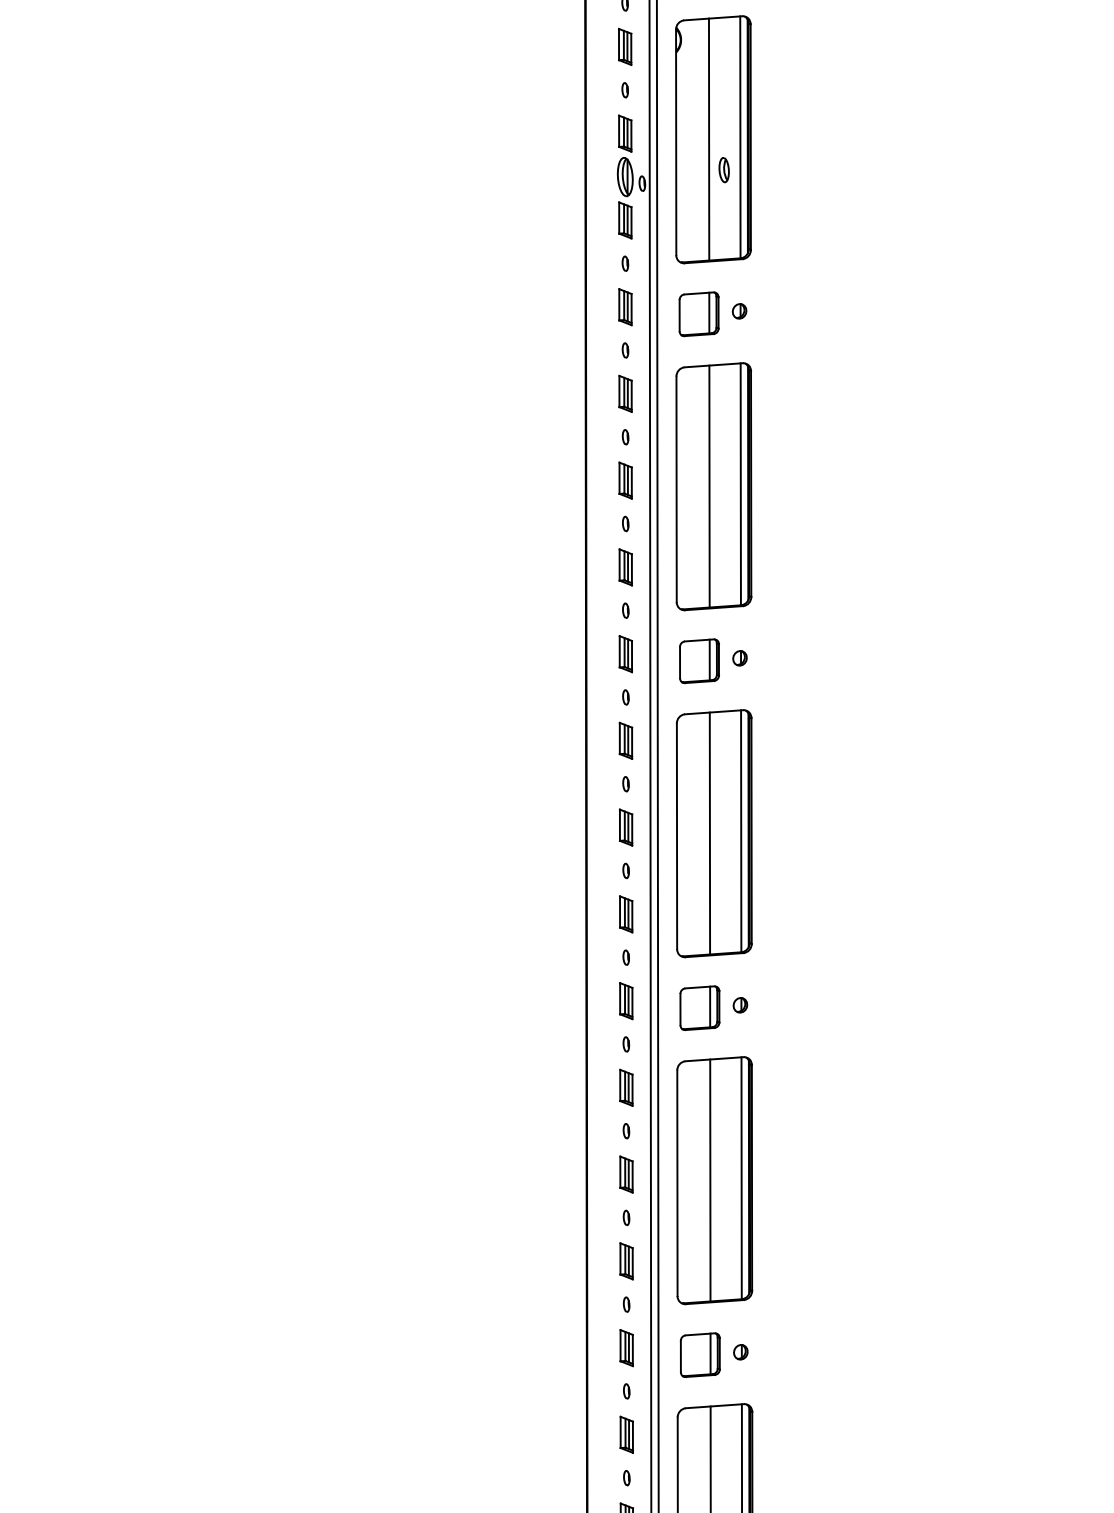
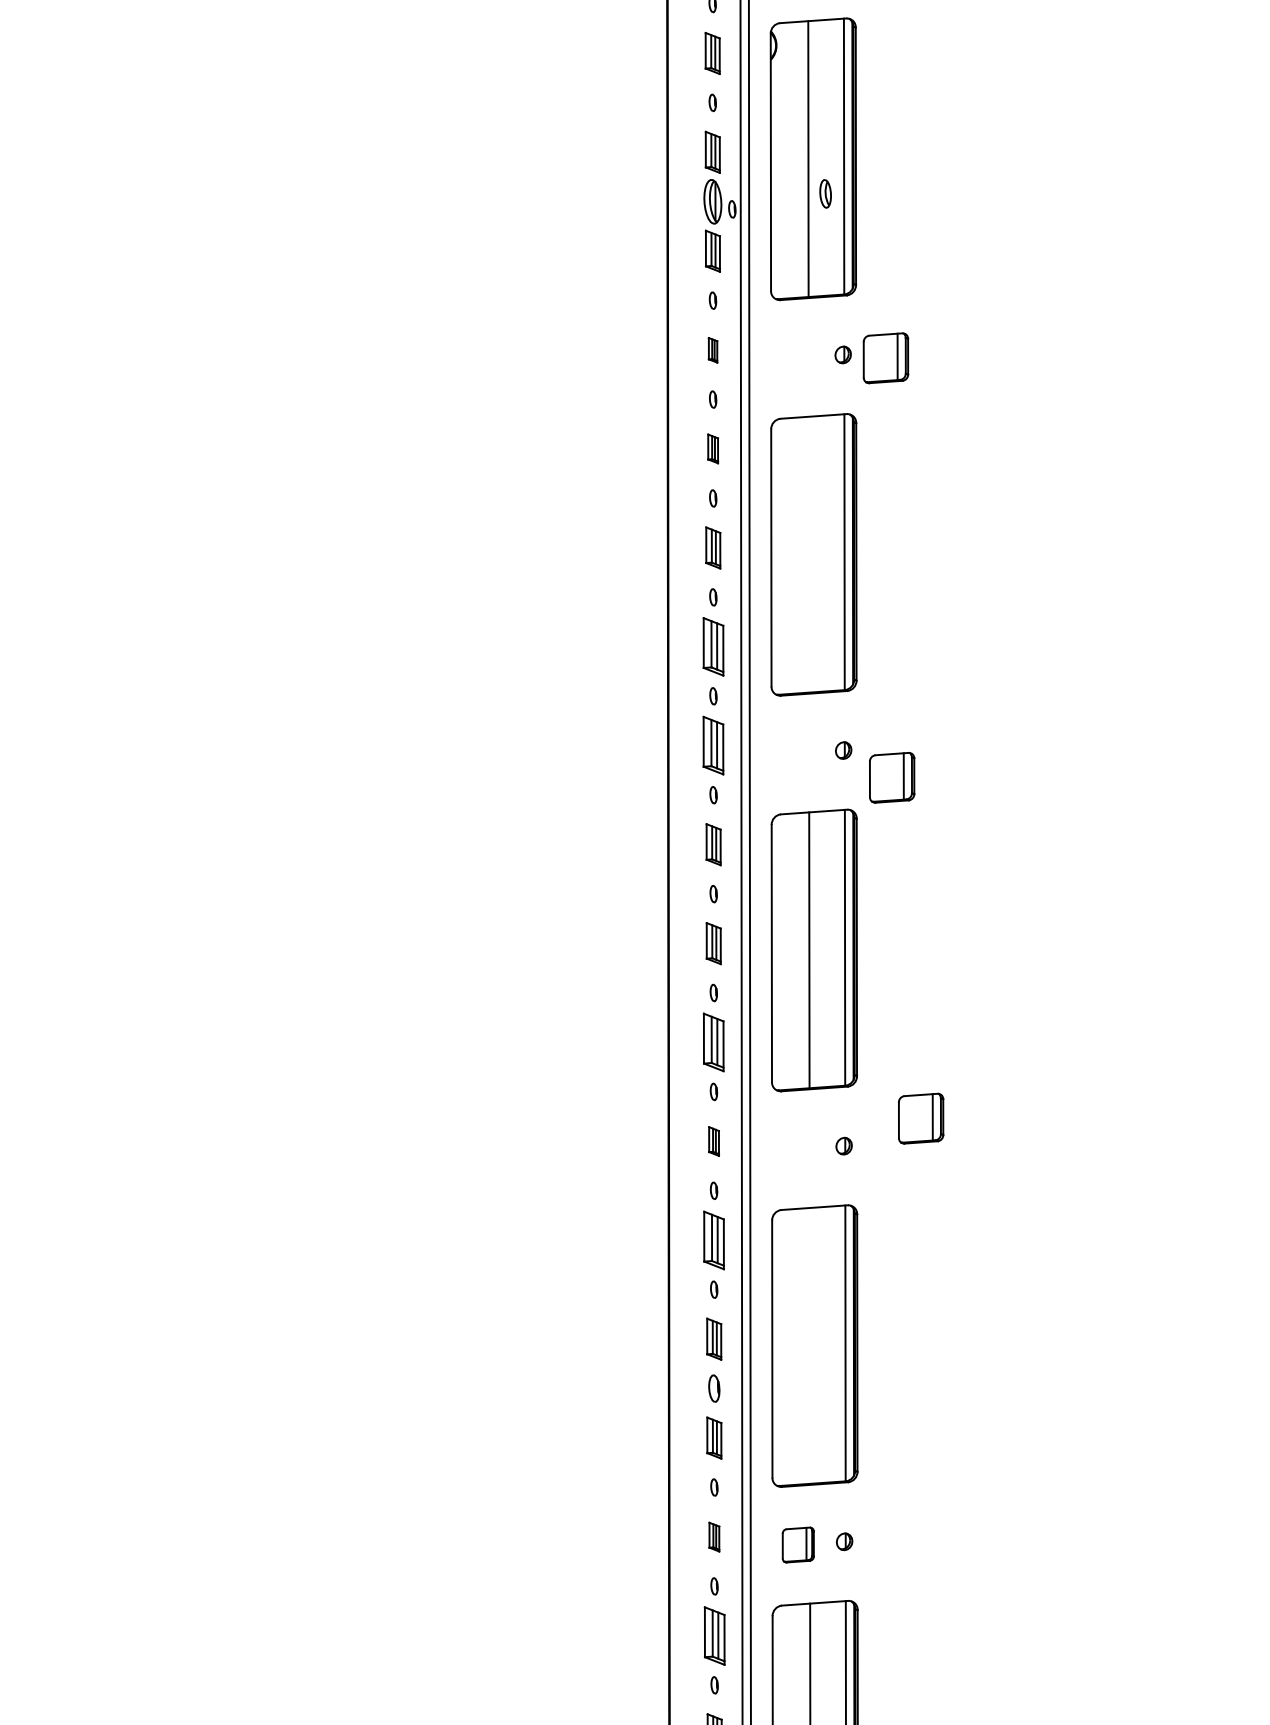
part: (625, 307) -> (713, 350), size x0.6
part: (698, 314) -> (885, 358), moved
part: (625, 393) -> (713, 448), size x0.7
line: (709, 486) -> (808, 554), removed
part: (625, 567) -> (713, 647), size x1.4
part: (625, 654) -> (713, 746), size x1.4
part: (699, 661) -> (892, 778), moved
part: (626, 914) -> (714, 1042), size x1.4
part: (626, 1001) -> (714, 1141), size x0.7
part: (699, 1008) -> (920, 1119), moved
part: (626, 1087) -> (714, 1239), size x1.4
line: (710, 1180) -> (810, 1345), removed
part: (626, 1217) -> (714, 1388), size x1.6
part: (626, 1348) -> (714, 1537), size x0.7
part: (699, 1354) -> (797, 1544), size x0.7
part: (626, 1434) -> (714, 1635), size x1.4

